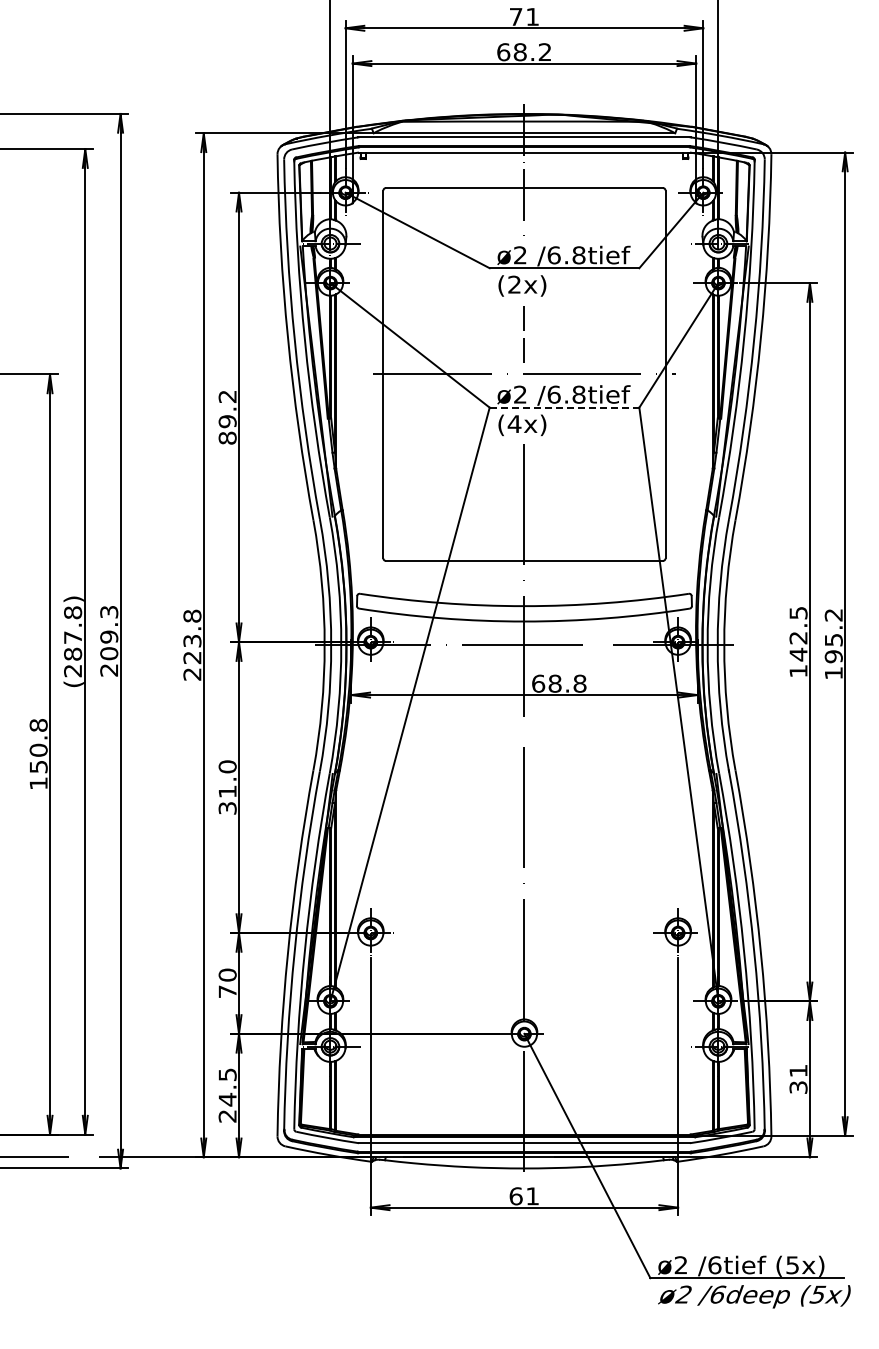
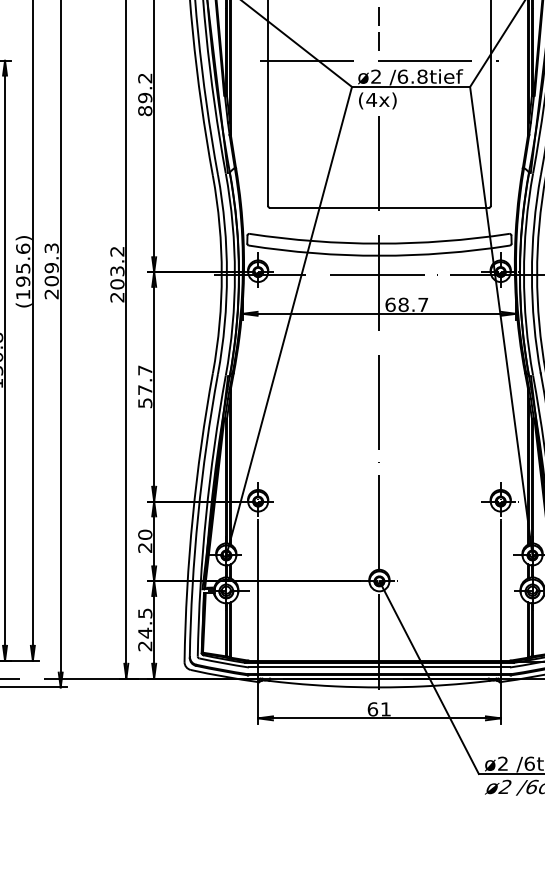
line: (564, 407) -> (411, 86), dashed -> solid
text: (192, 636) -> (117, 267), 223.8 -> 203.2
text: (73, 641) -> (23, 271), (287.8) -> (195.6)
text: (579, 683) -> (422, 304), 68.8 -> 68.7
text: (227, 787) -> (145, 386), 31.0 -> 57.7
text: (227, 991) -> (145, 547), 70 -> 20

